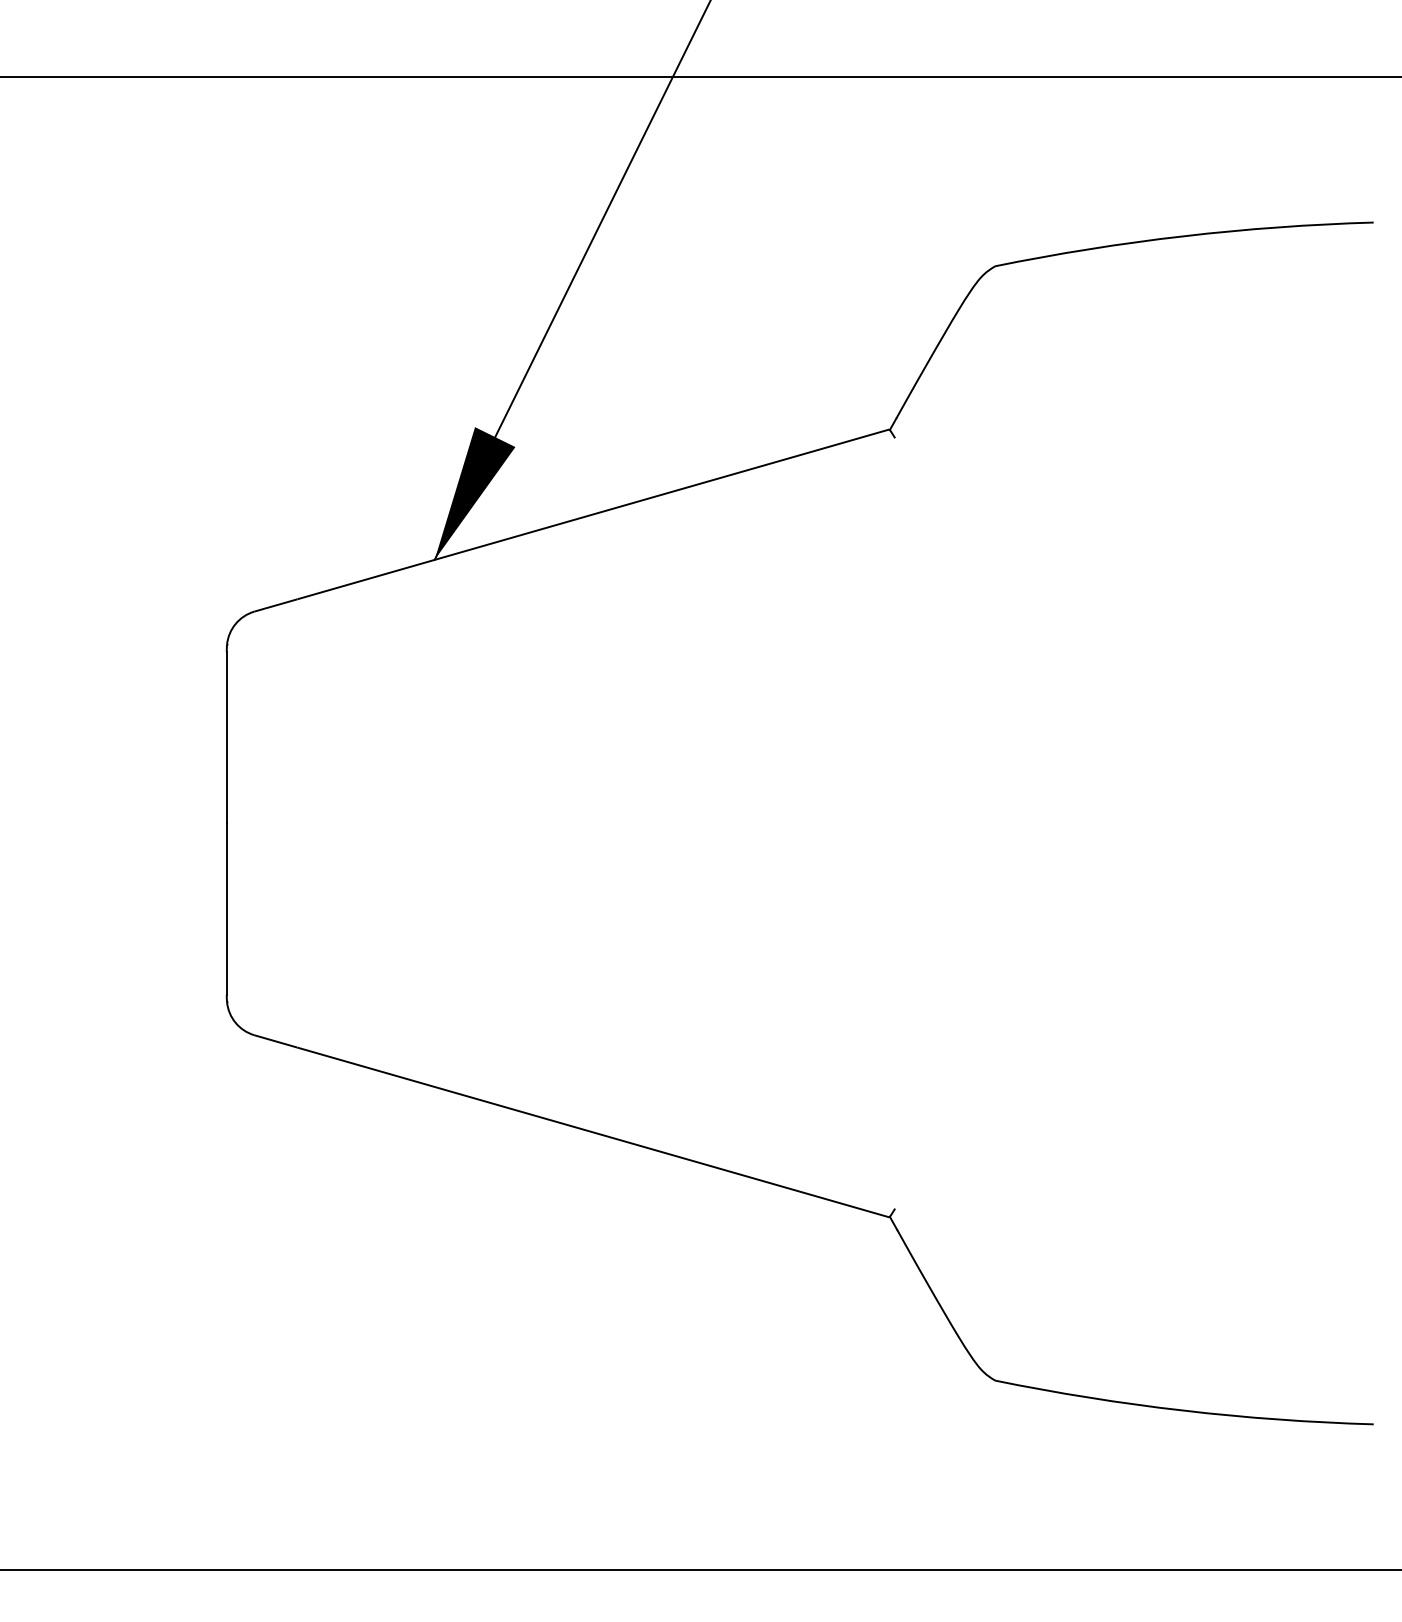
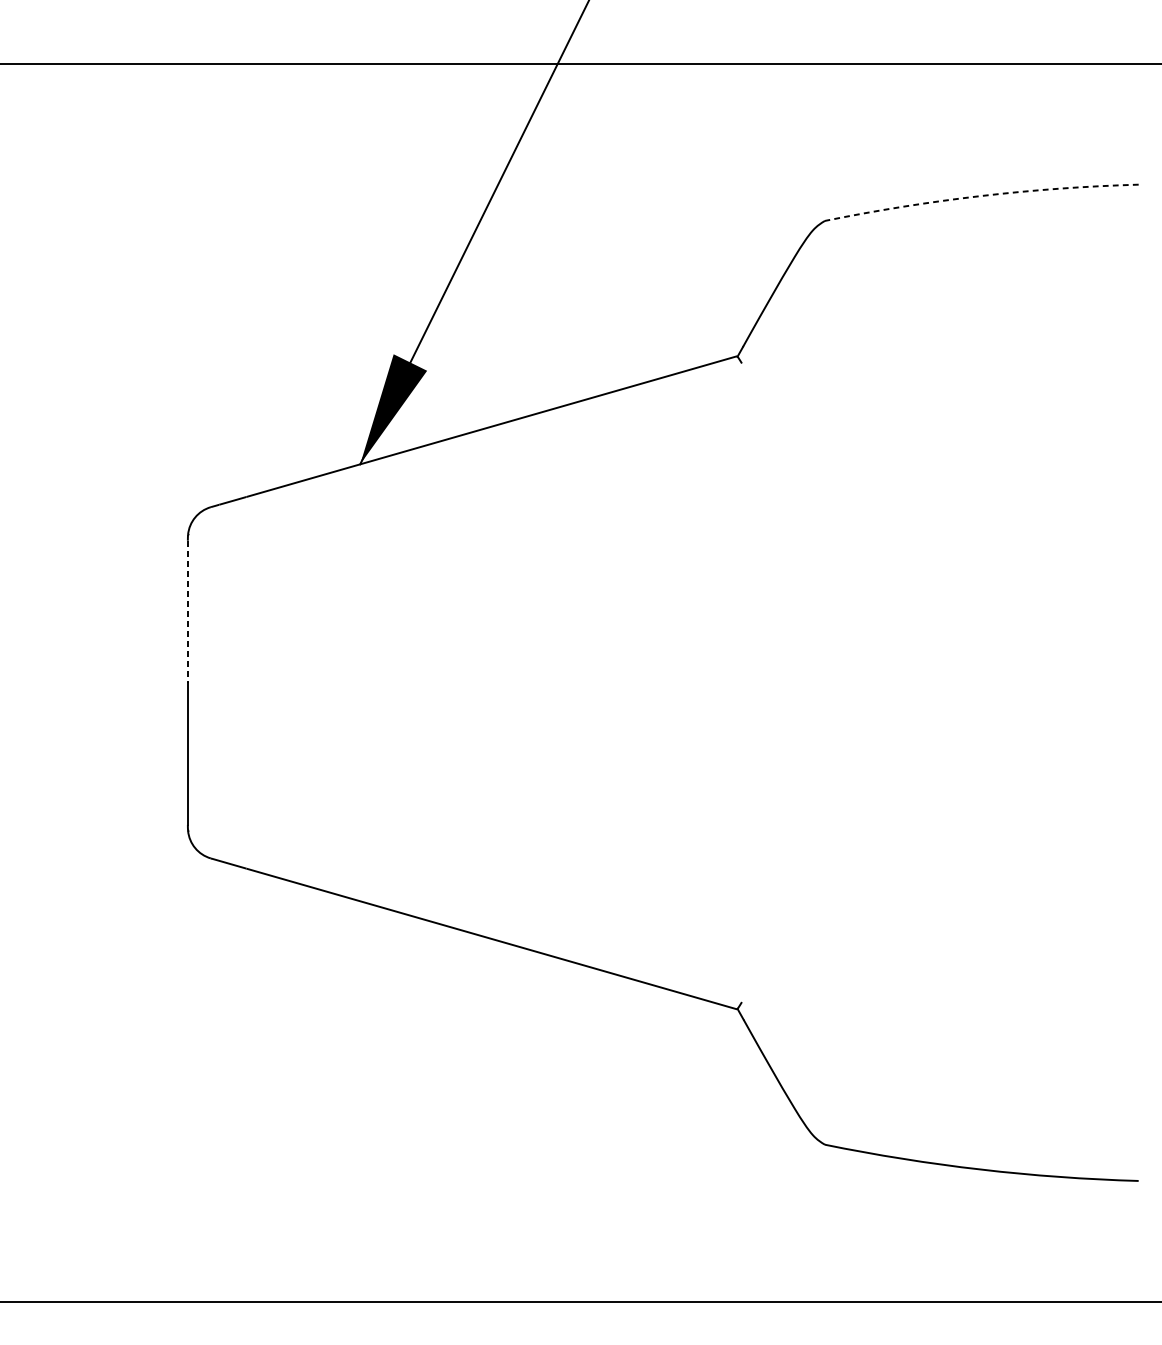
arc: (1183, 236) -> (980, 196), solid -> dashed
line: (226, 737) -> (187, 611), solid -> dashed

